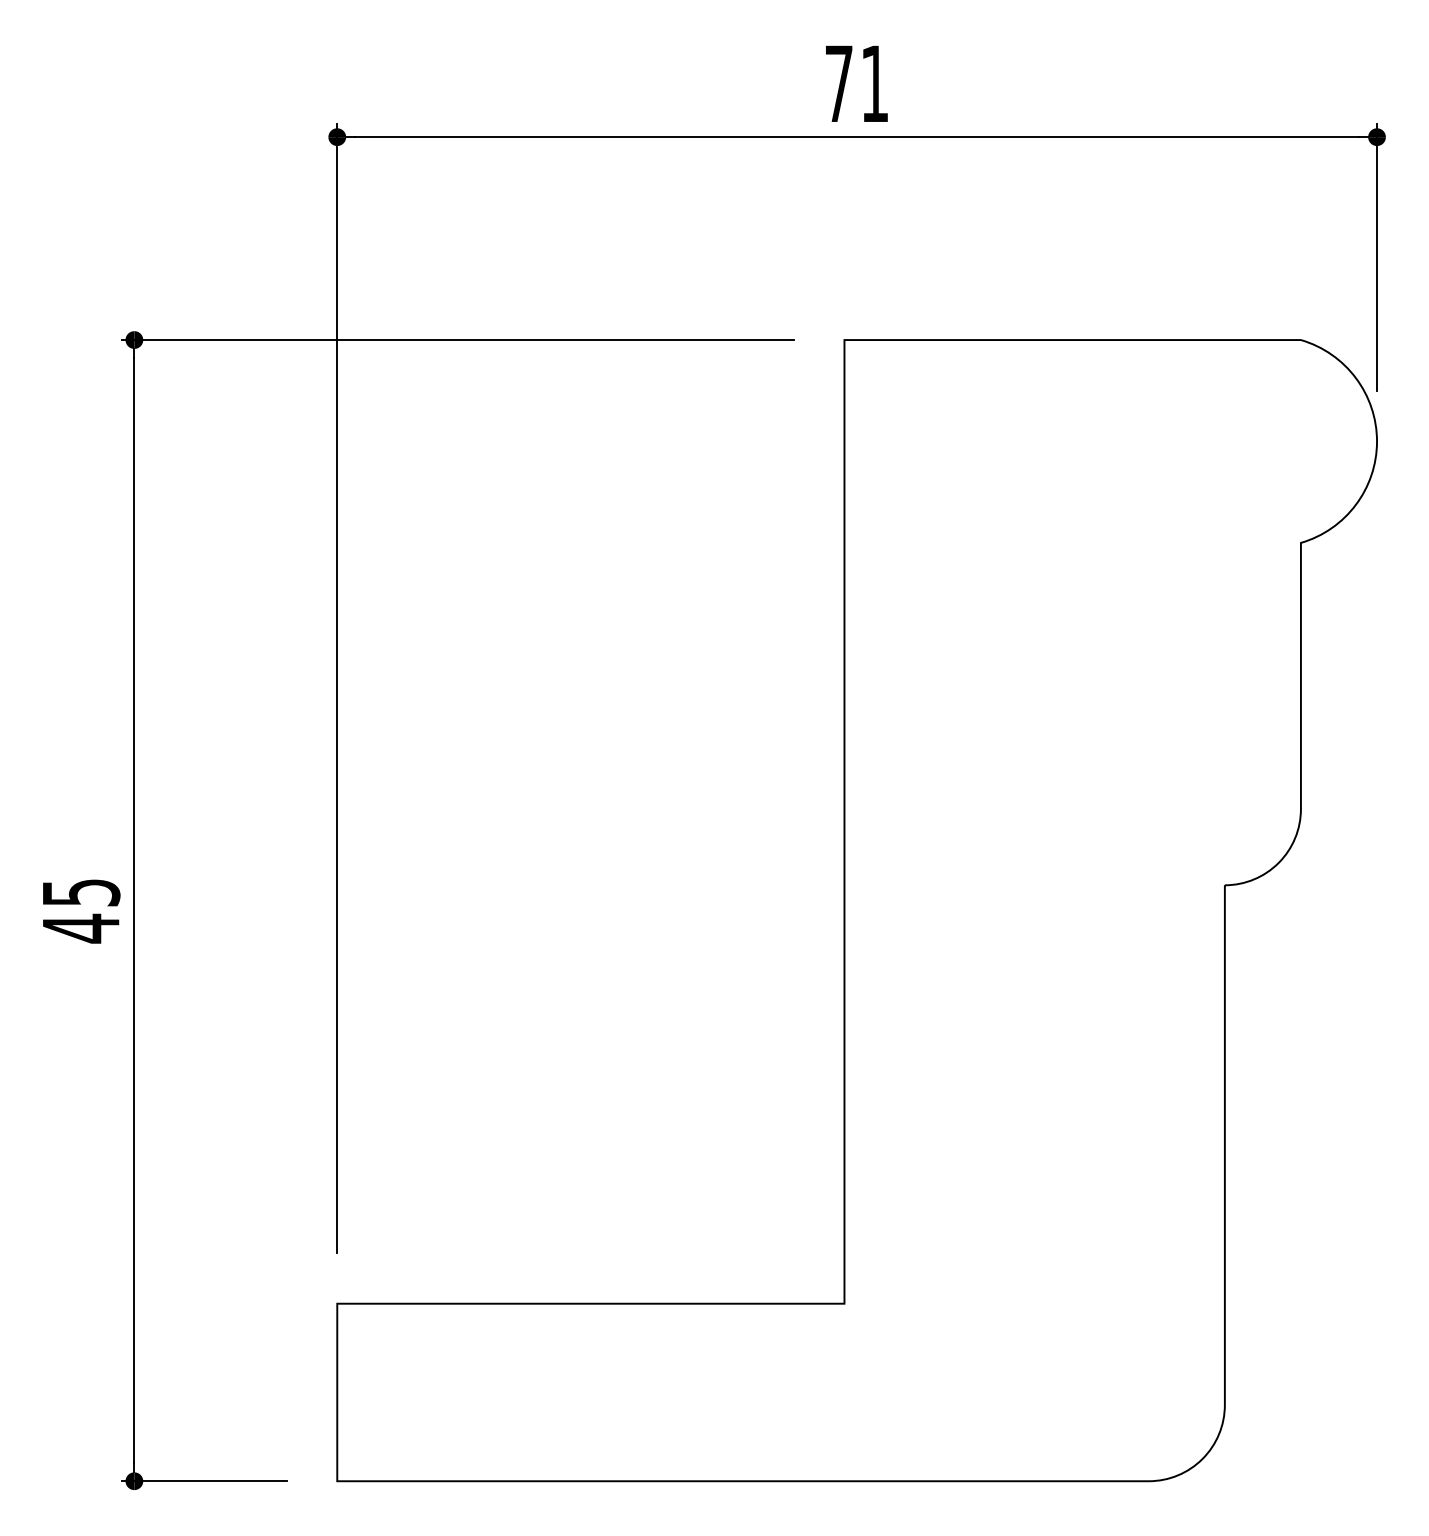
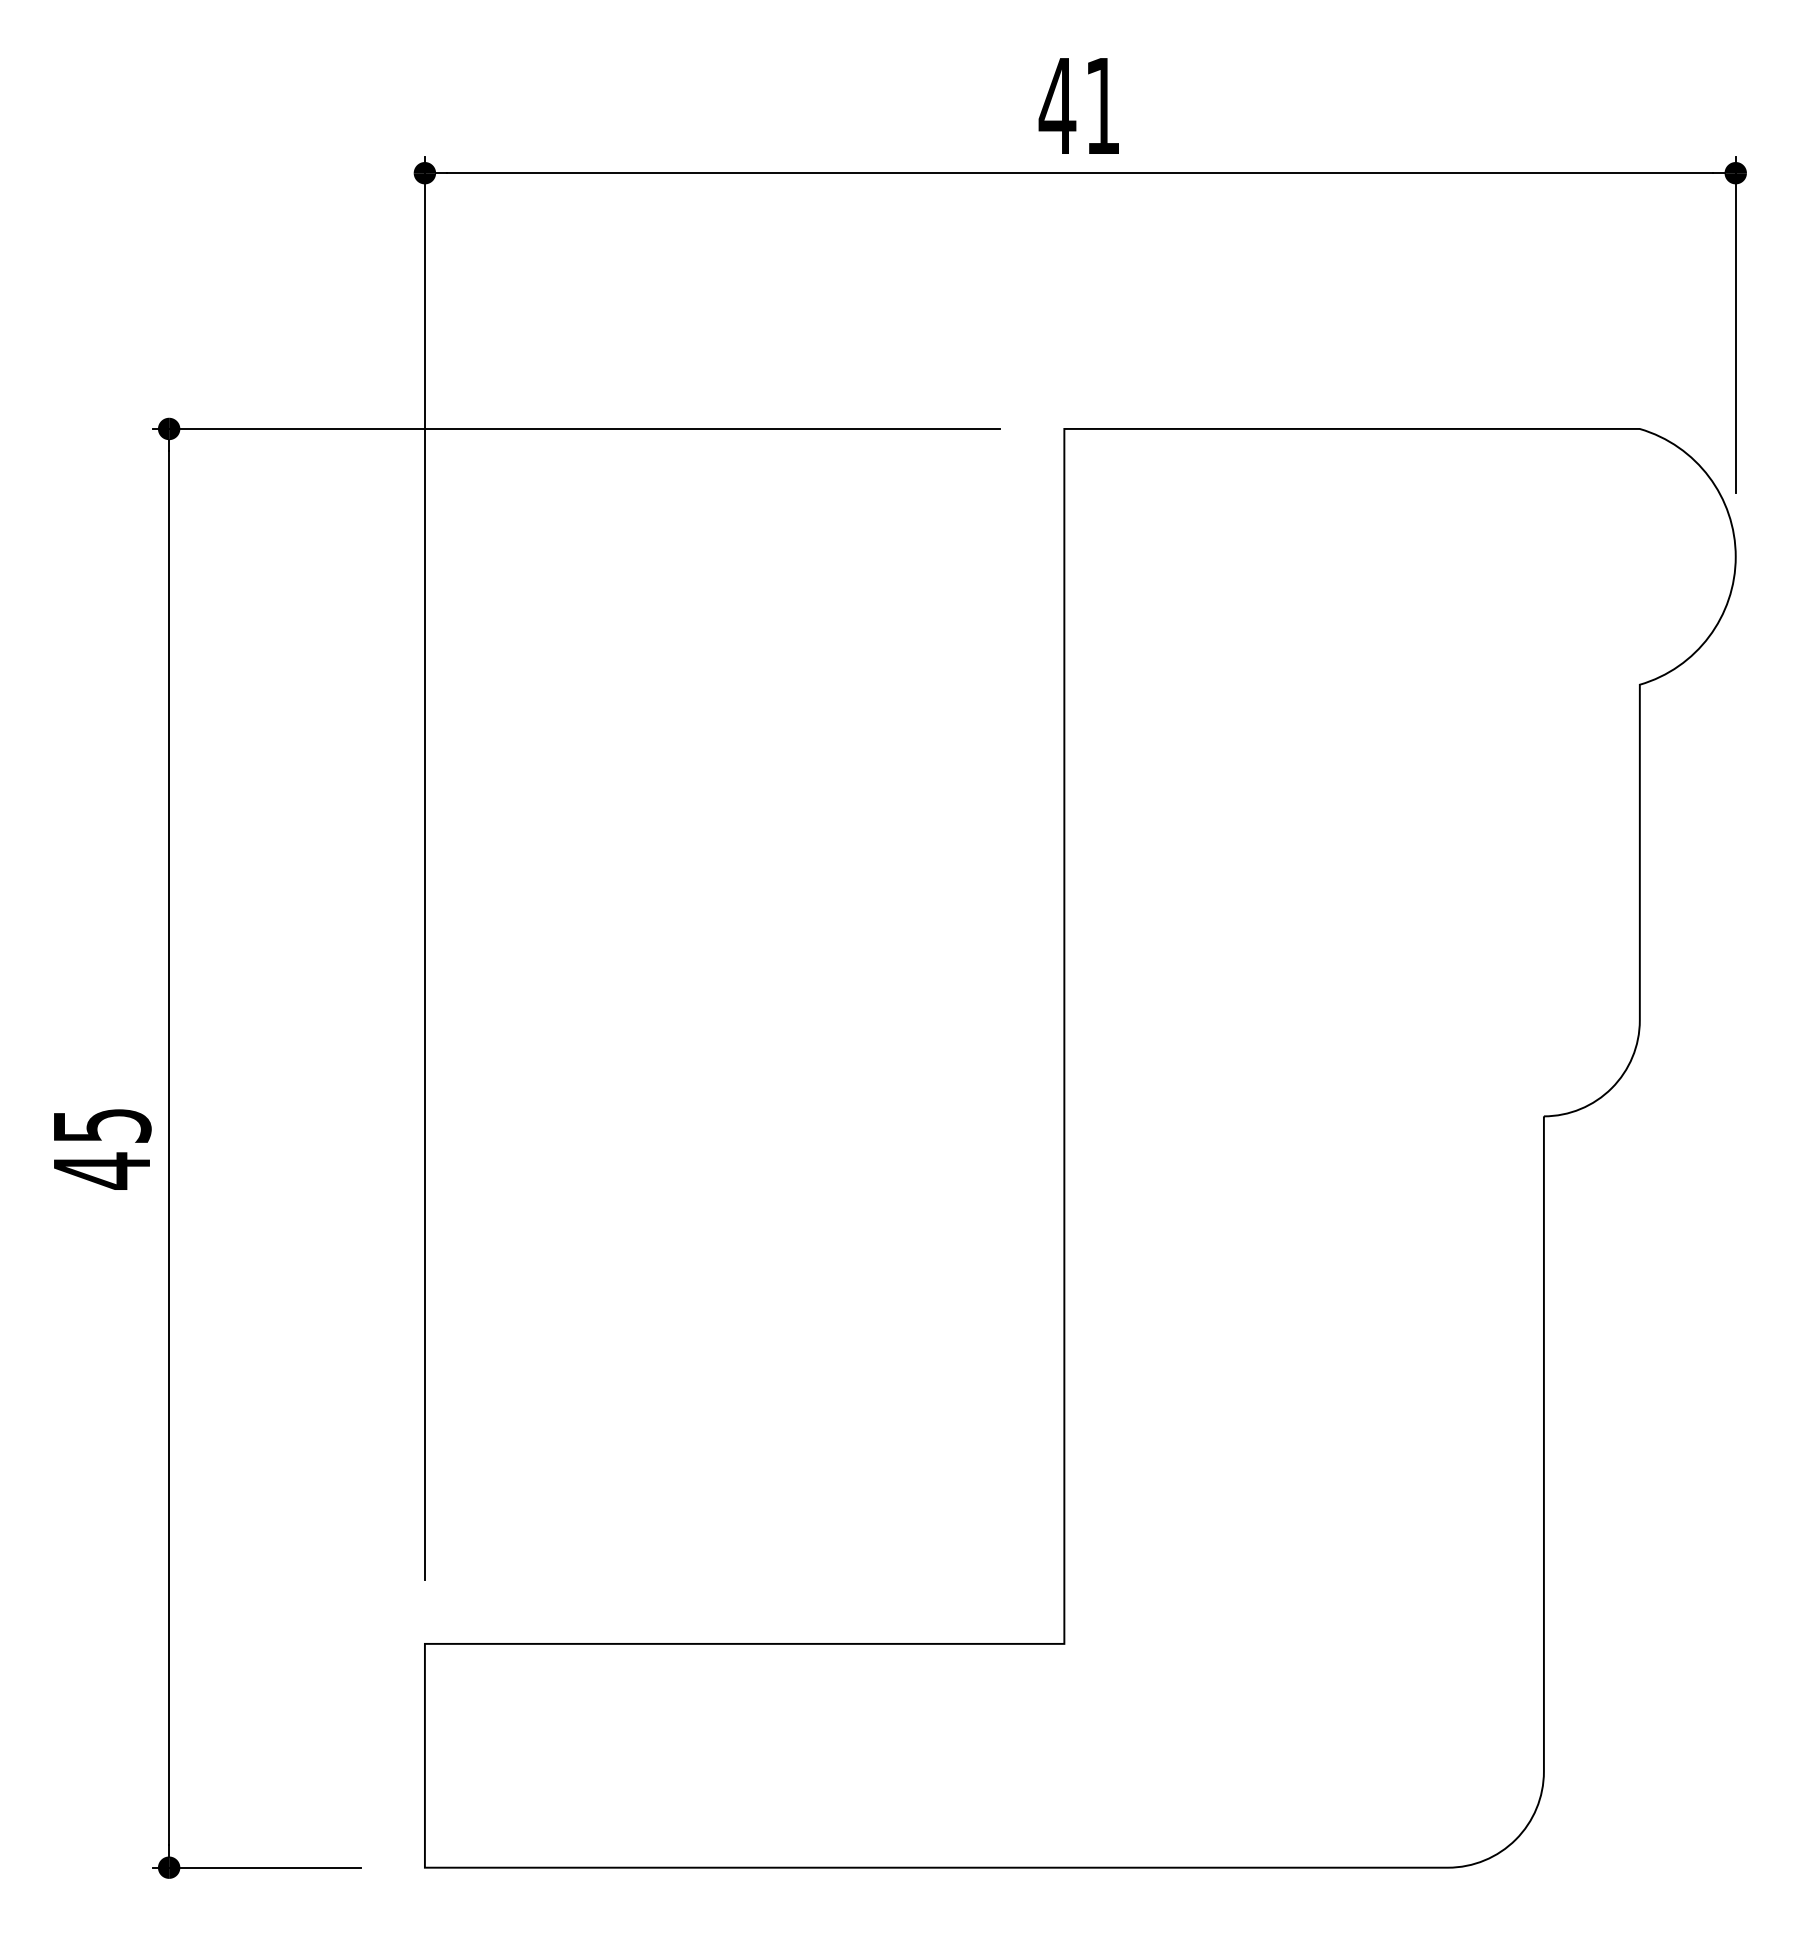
text: (839, 83) -> (1057, 105), 71 -> 41

